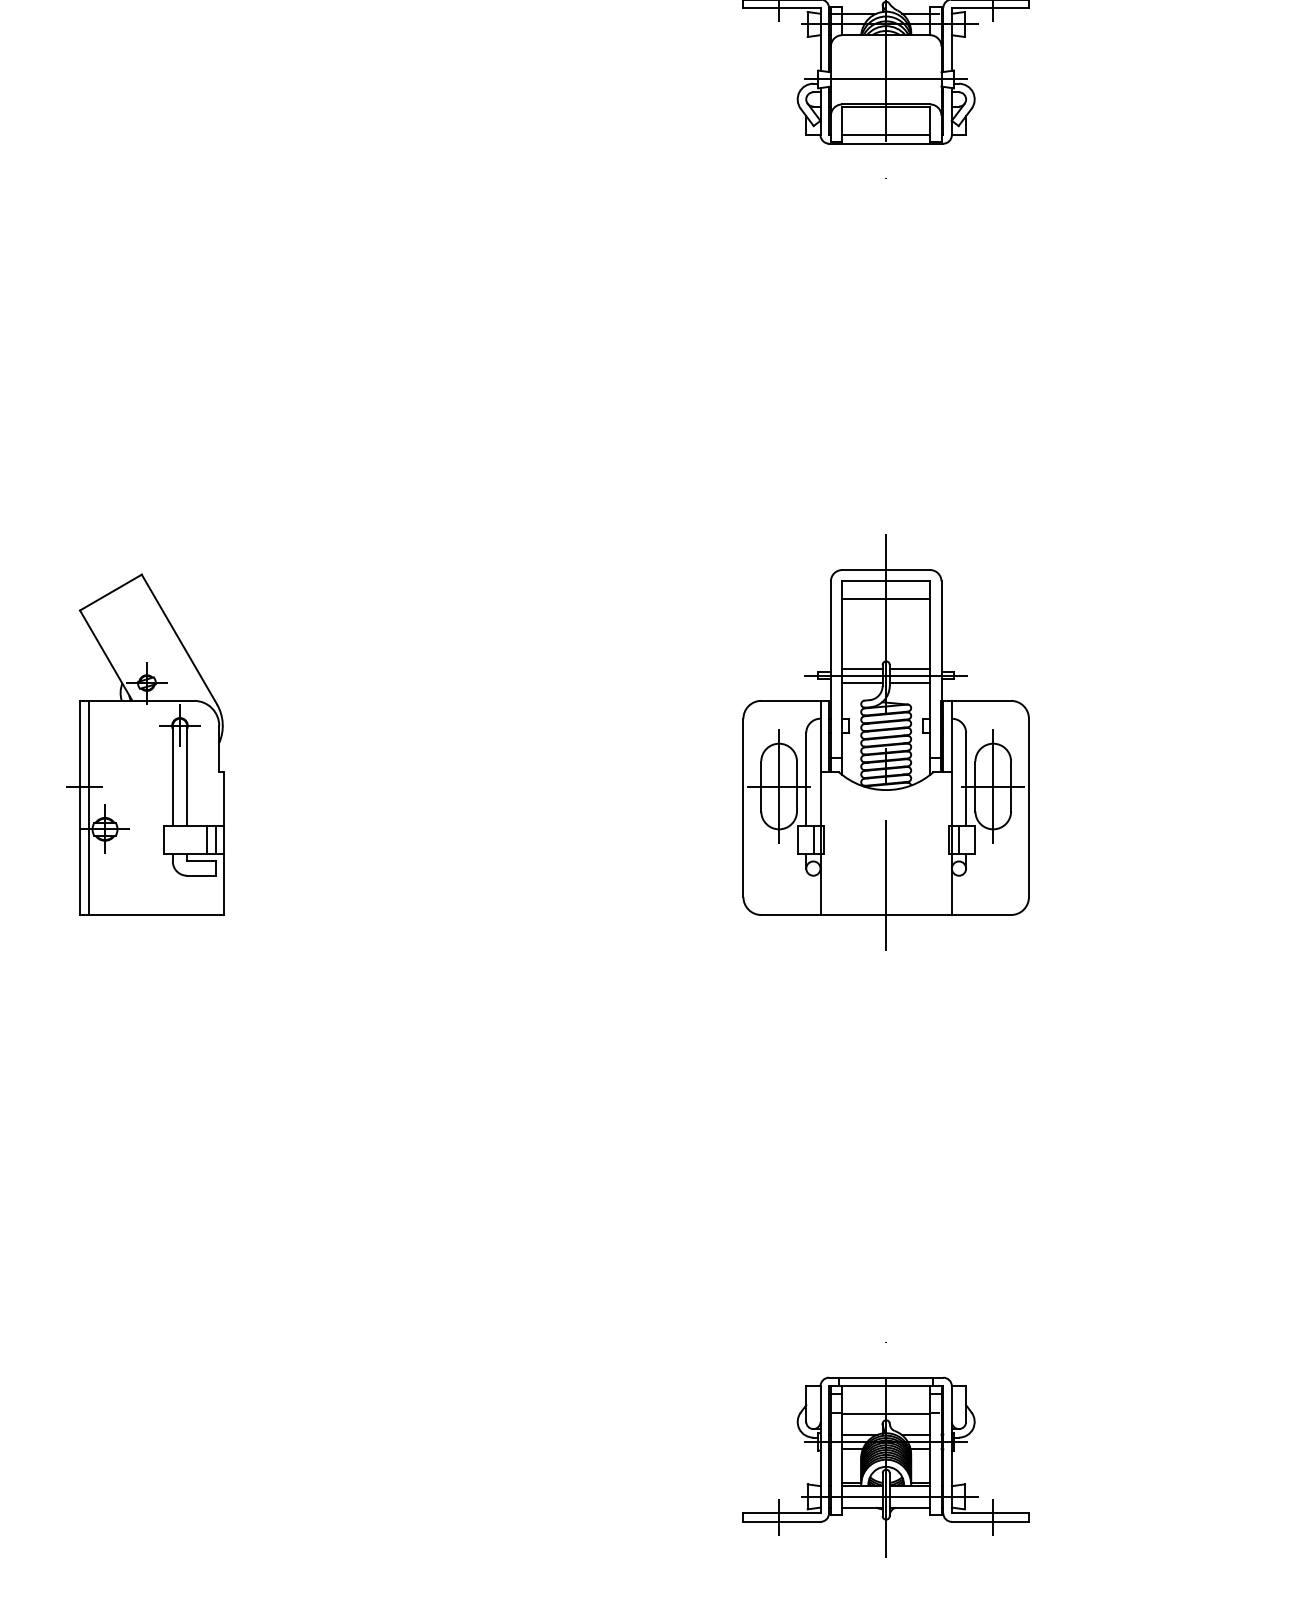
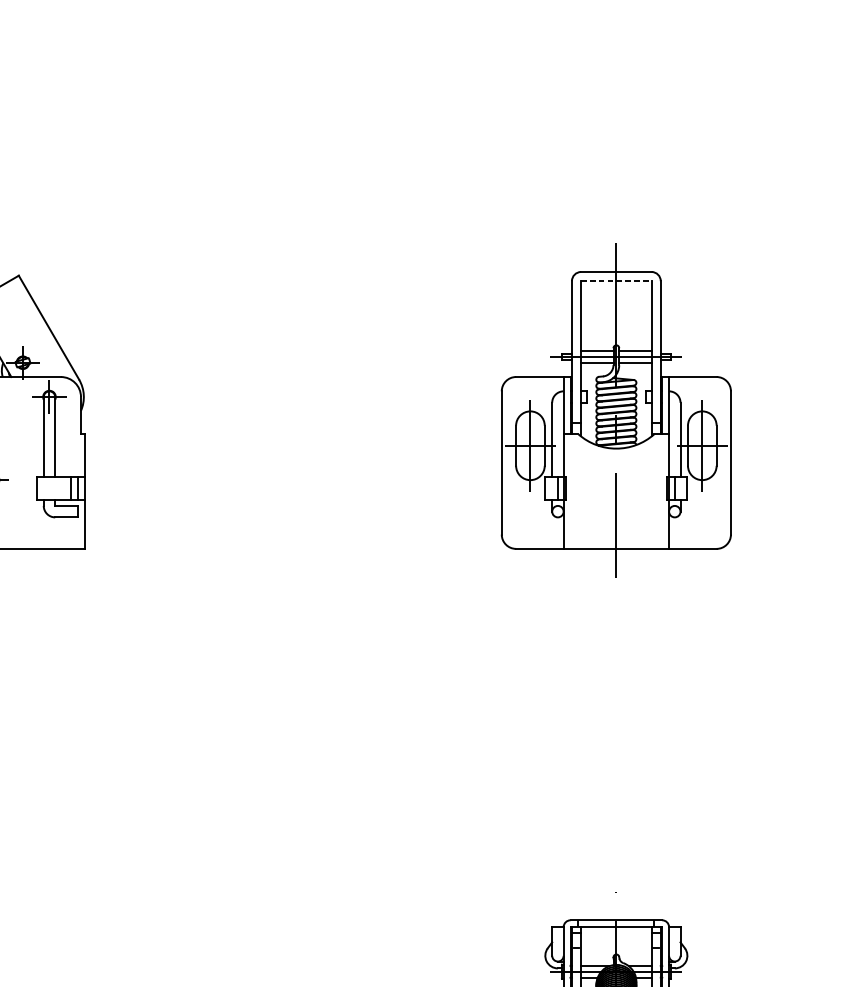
line: (886, 581) -> (616, 281), solid -> dashed
line: (886, 598) -> (616, 294), removed
line: (886, 1414) -> (616, 949), removed

